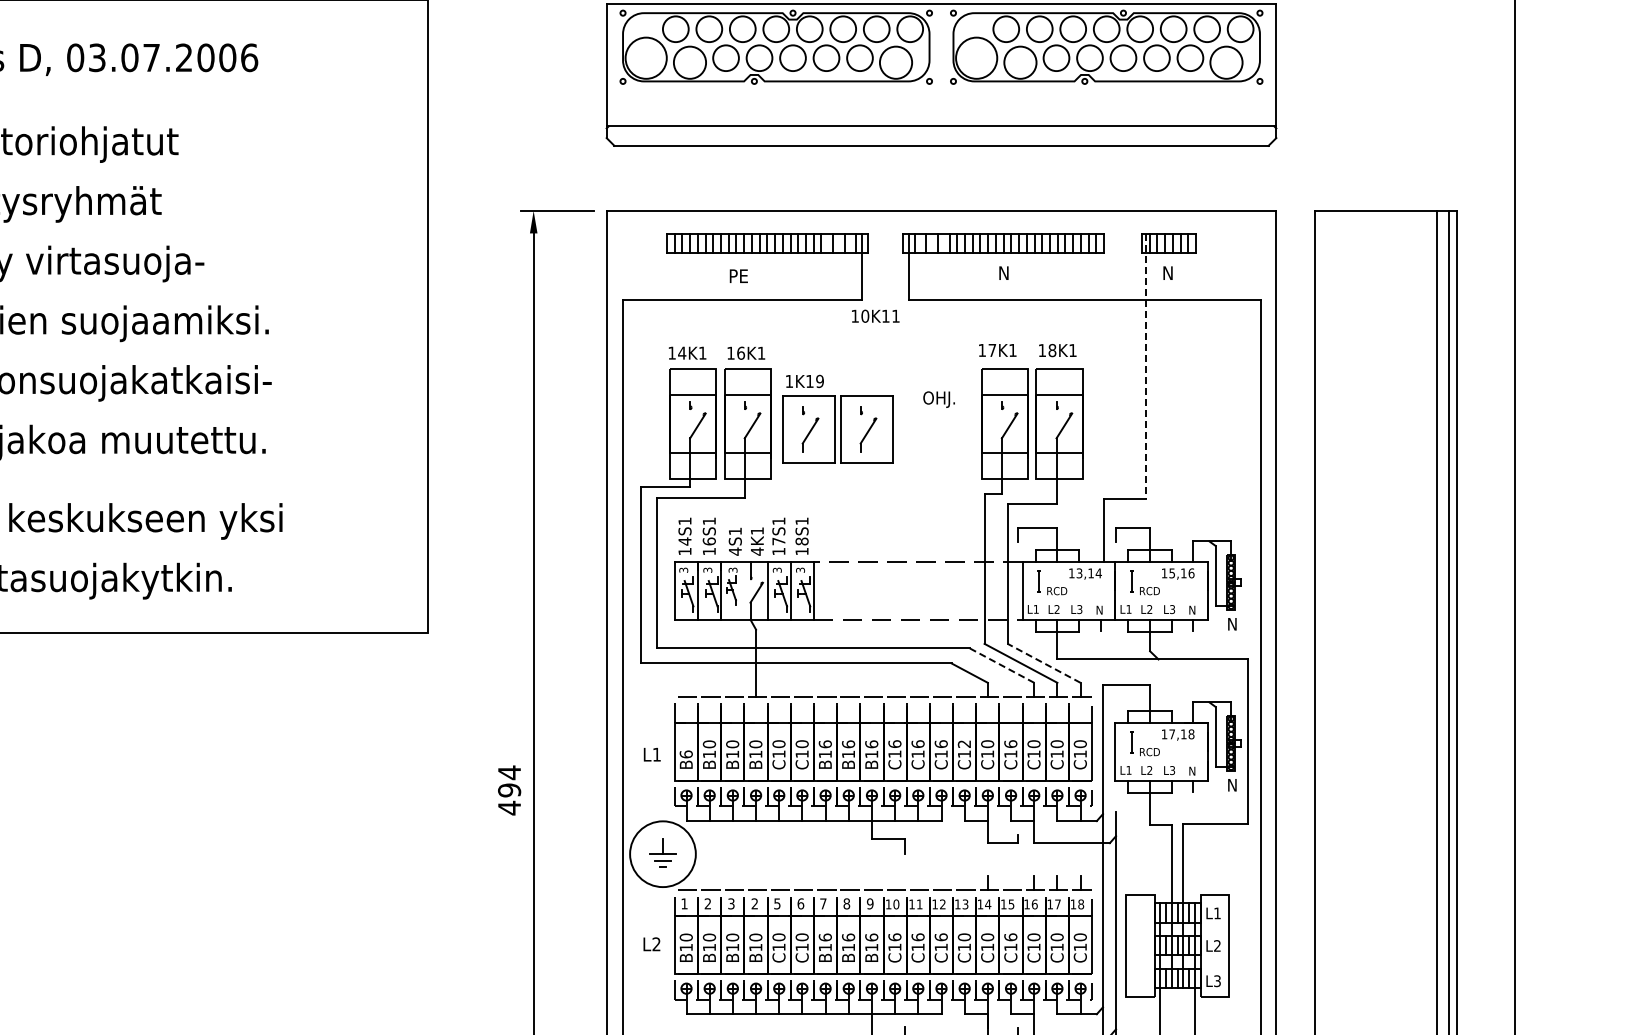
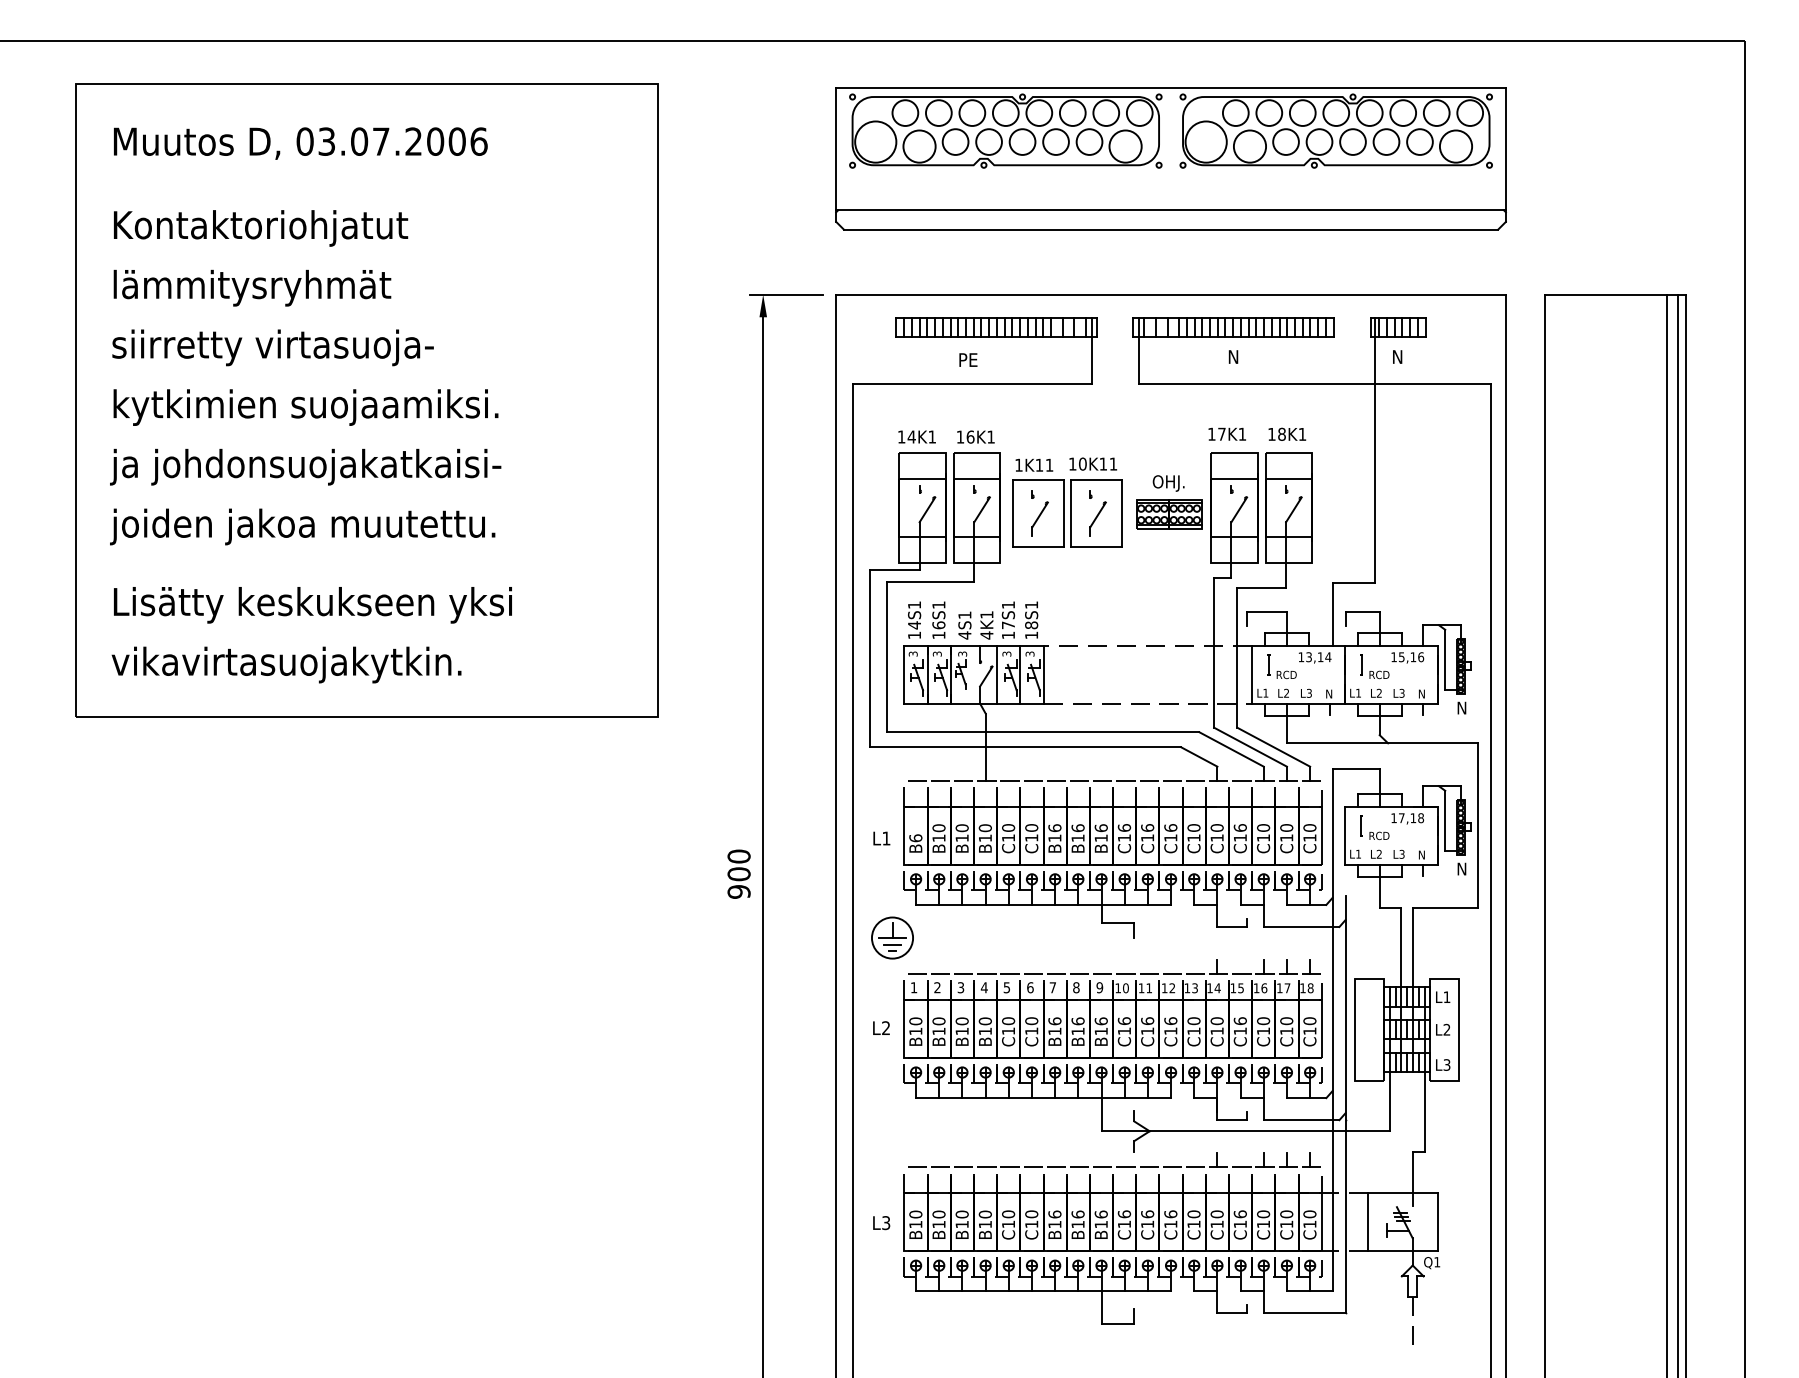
text: (875, 315) -> (1093, 463), moved
line: (1145, 366) -> (1375, 450), dashed -> solid
text: (819, 380) -> (1049, 464), 1K19 -> 1K11
part: (939, 430) -> (1169, 514), added
line: (1043, 662) -> (1273, 746), dashed -> solid
line: (1001, 665) -> (1231, 749), dashed -> solid
text: (963, 743) -> (1193, 827), C12 -> C10
text: (508, 790) -> (738, 874), 494 -> 900
circle: (662, 853) -> (892, 937), size x0.62
text: (753, 903) -> (983, 987), 2 -> 4

